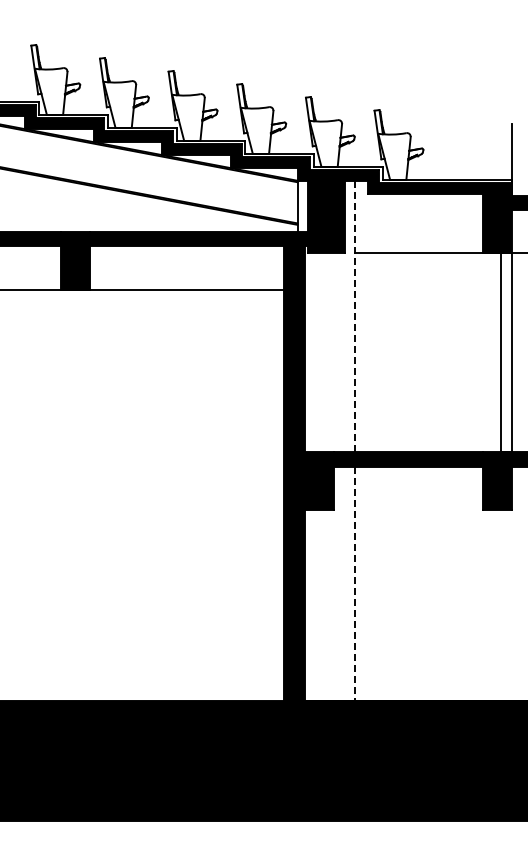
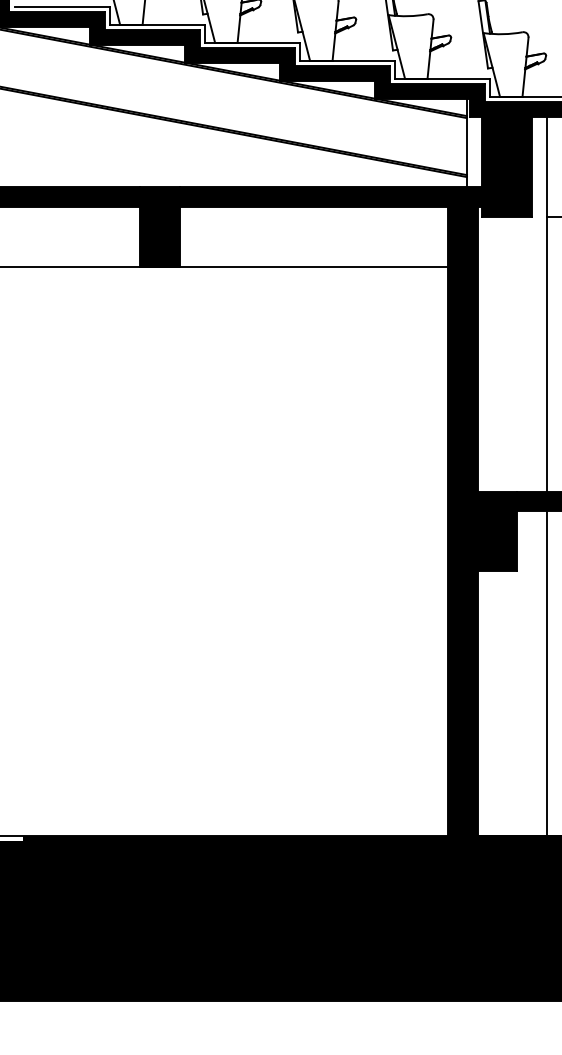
line: (355, 441) -> (547, 476), dashed -> solid

